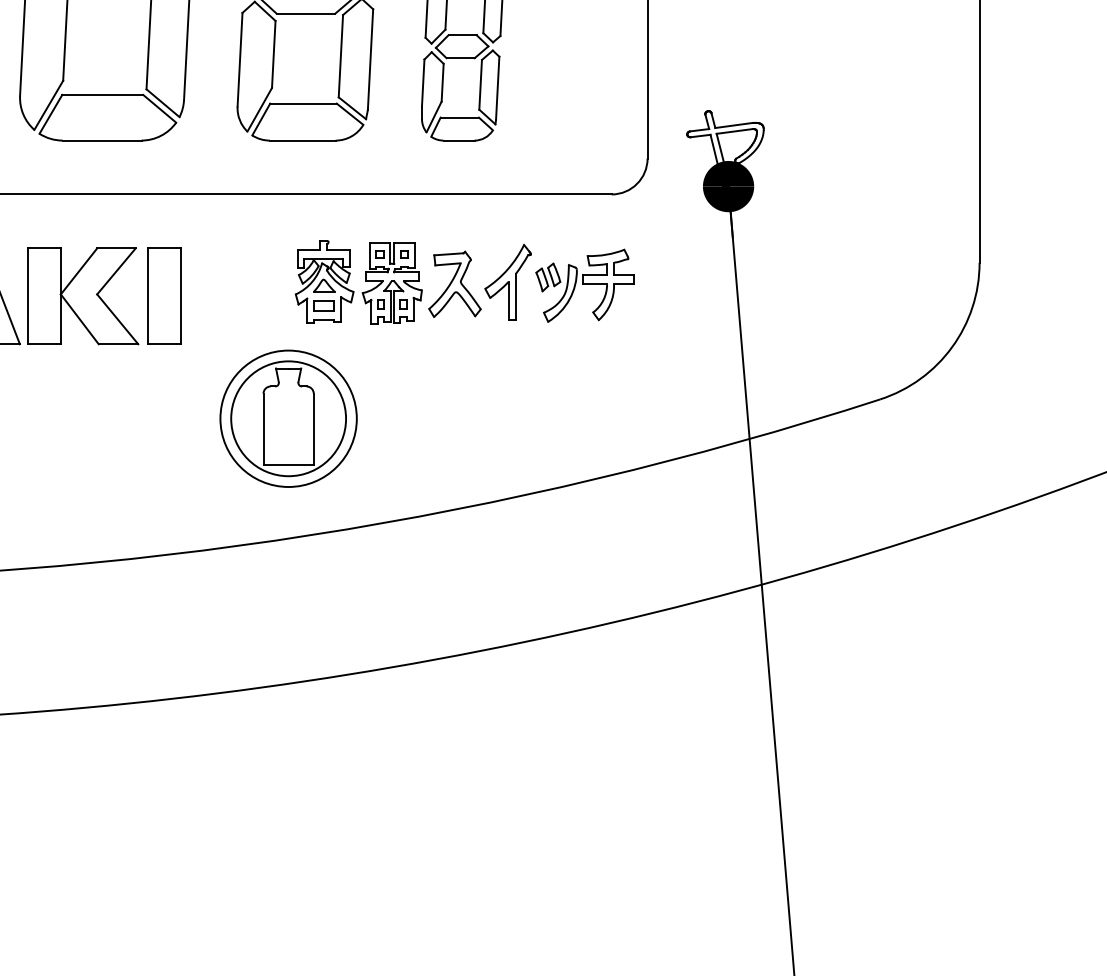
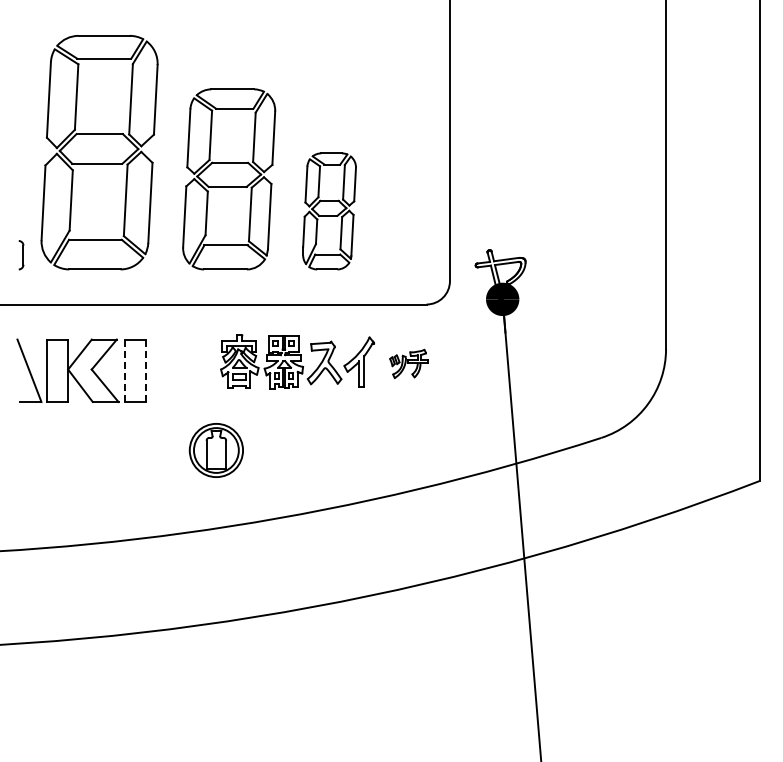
part: (583, 285) -> (408, 363), size x0.6
line: (147, 295) -> (124, 370), solid -> dashed
line: (181, 297) -> (146, 371), solid -> dashed
part: (288, 418) -> (216, 450), size x0.6

